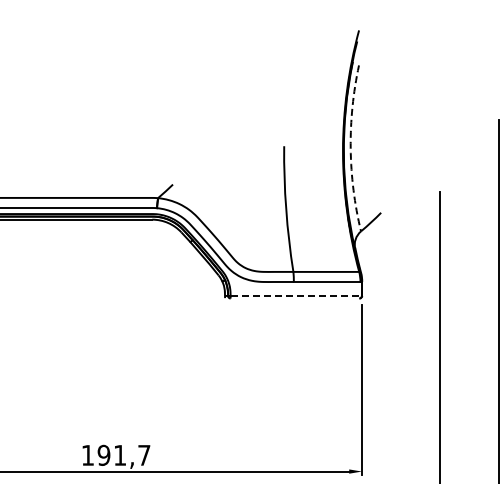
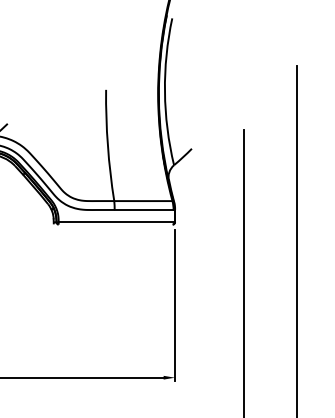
arc: (350, 148) -> (164, 91), dashed -> solid
line: (296, 295) -> (117, 221), dashed -> solid

